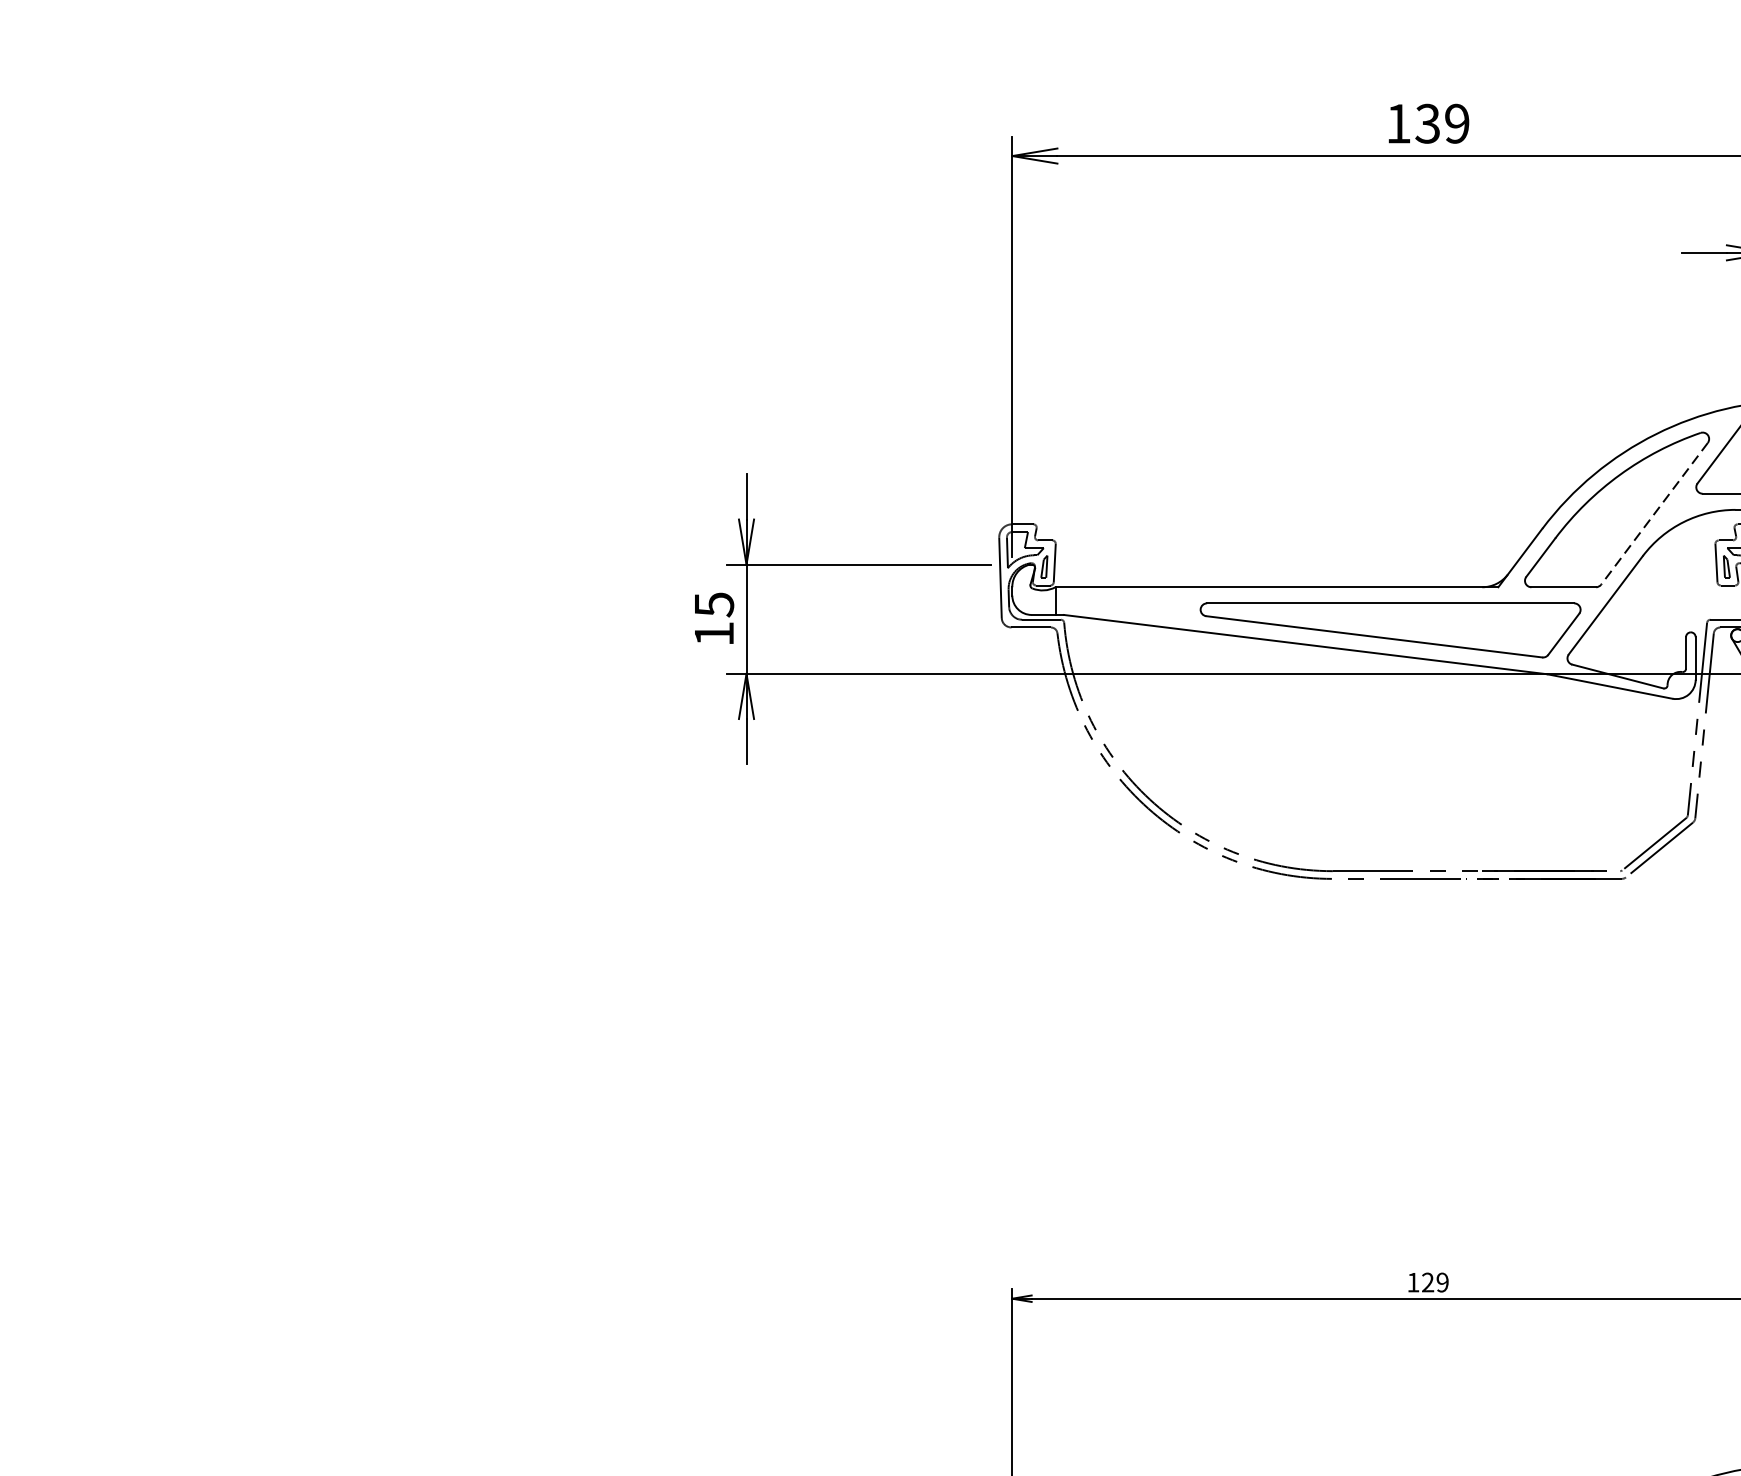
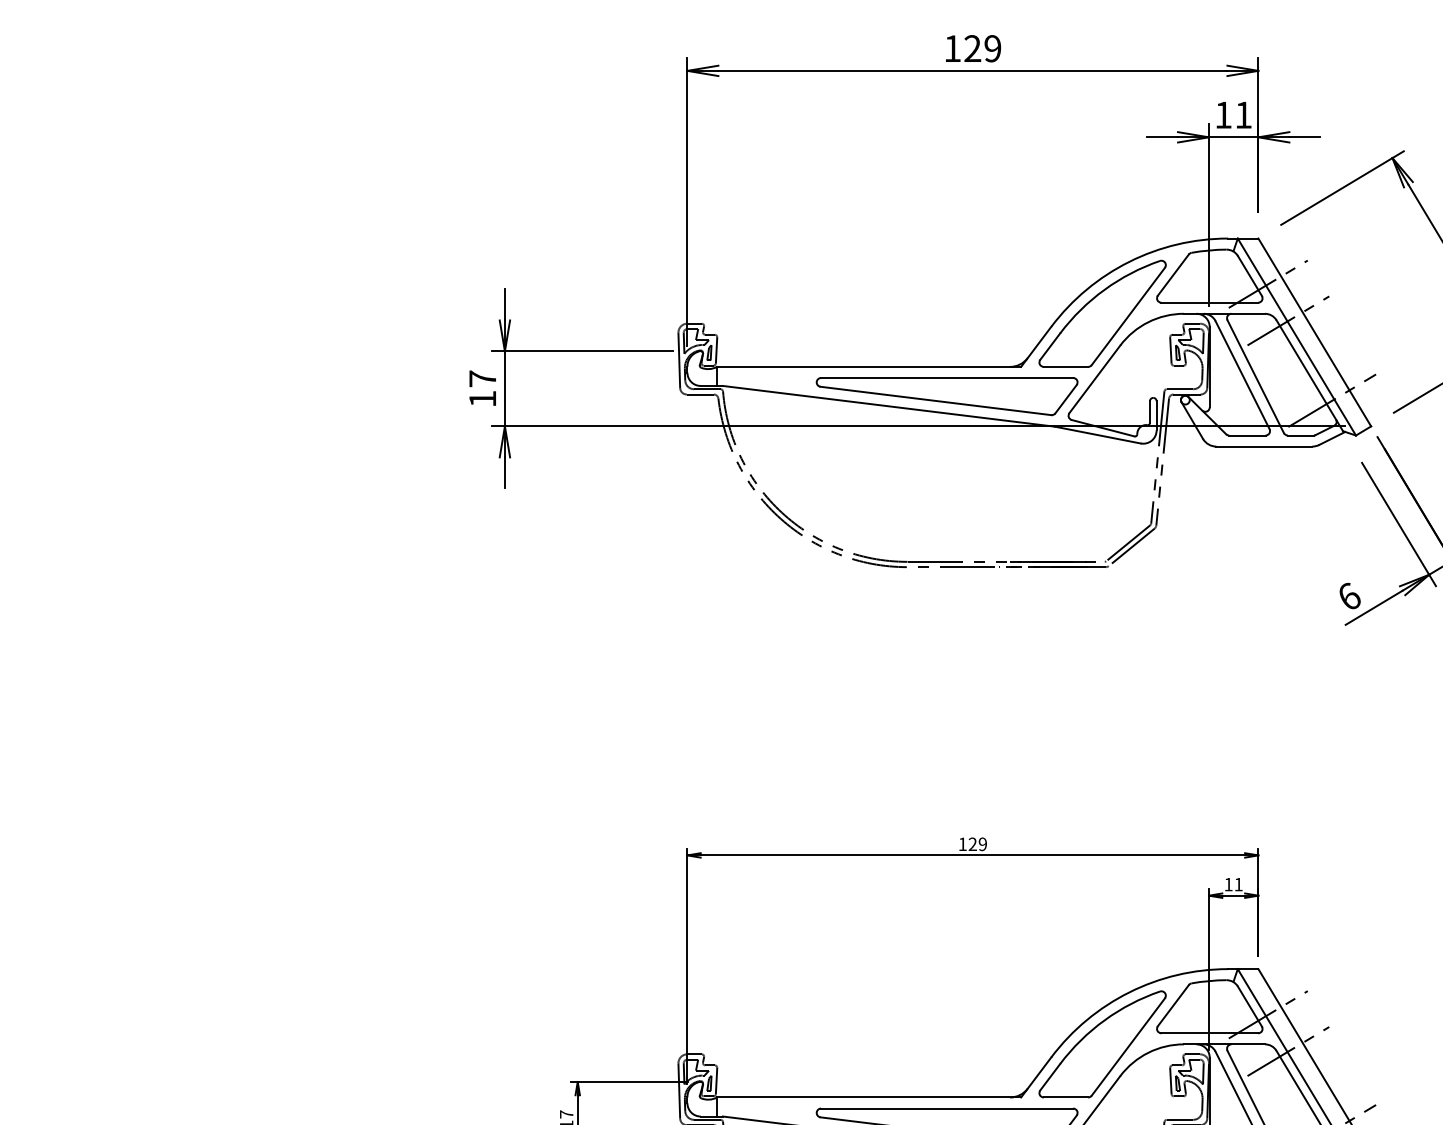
text: (1427, 123) -> (972, 48), 139 -> 129
line: (1654, 513) -> (1128, 316), dashed -> solid
text: (713, 604) -> (482, 378), 15 -> 17

